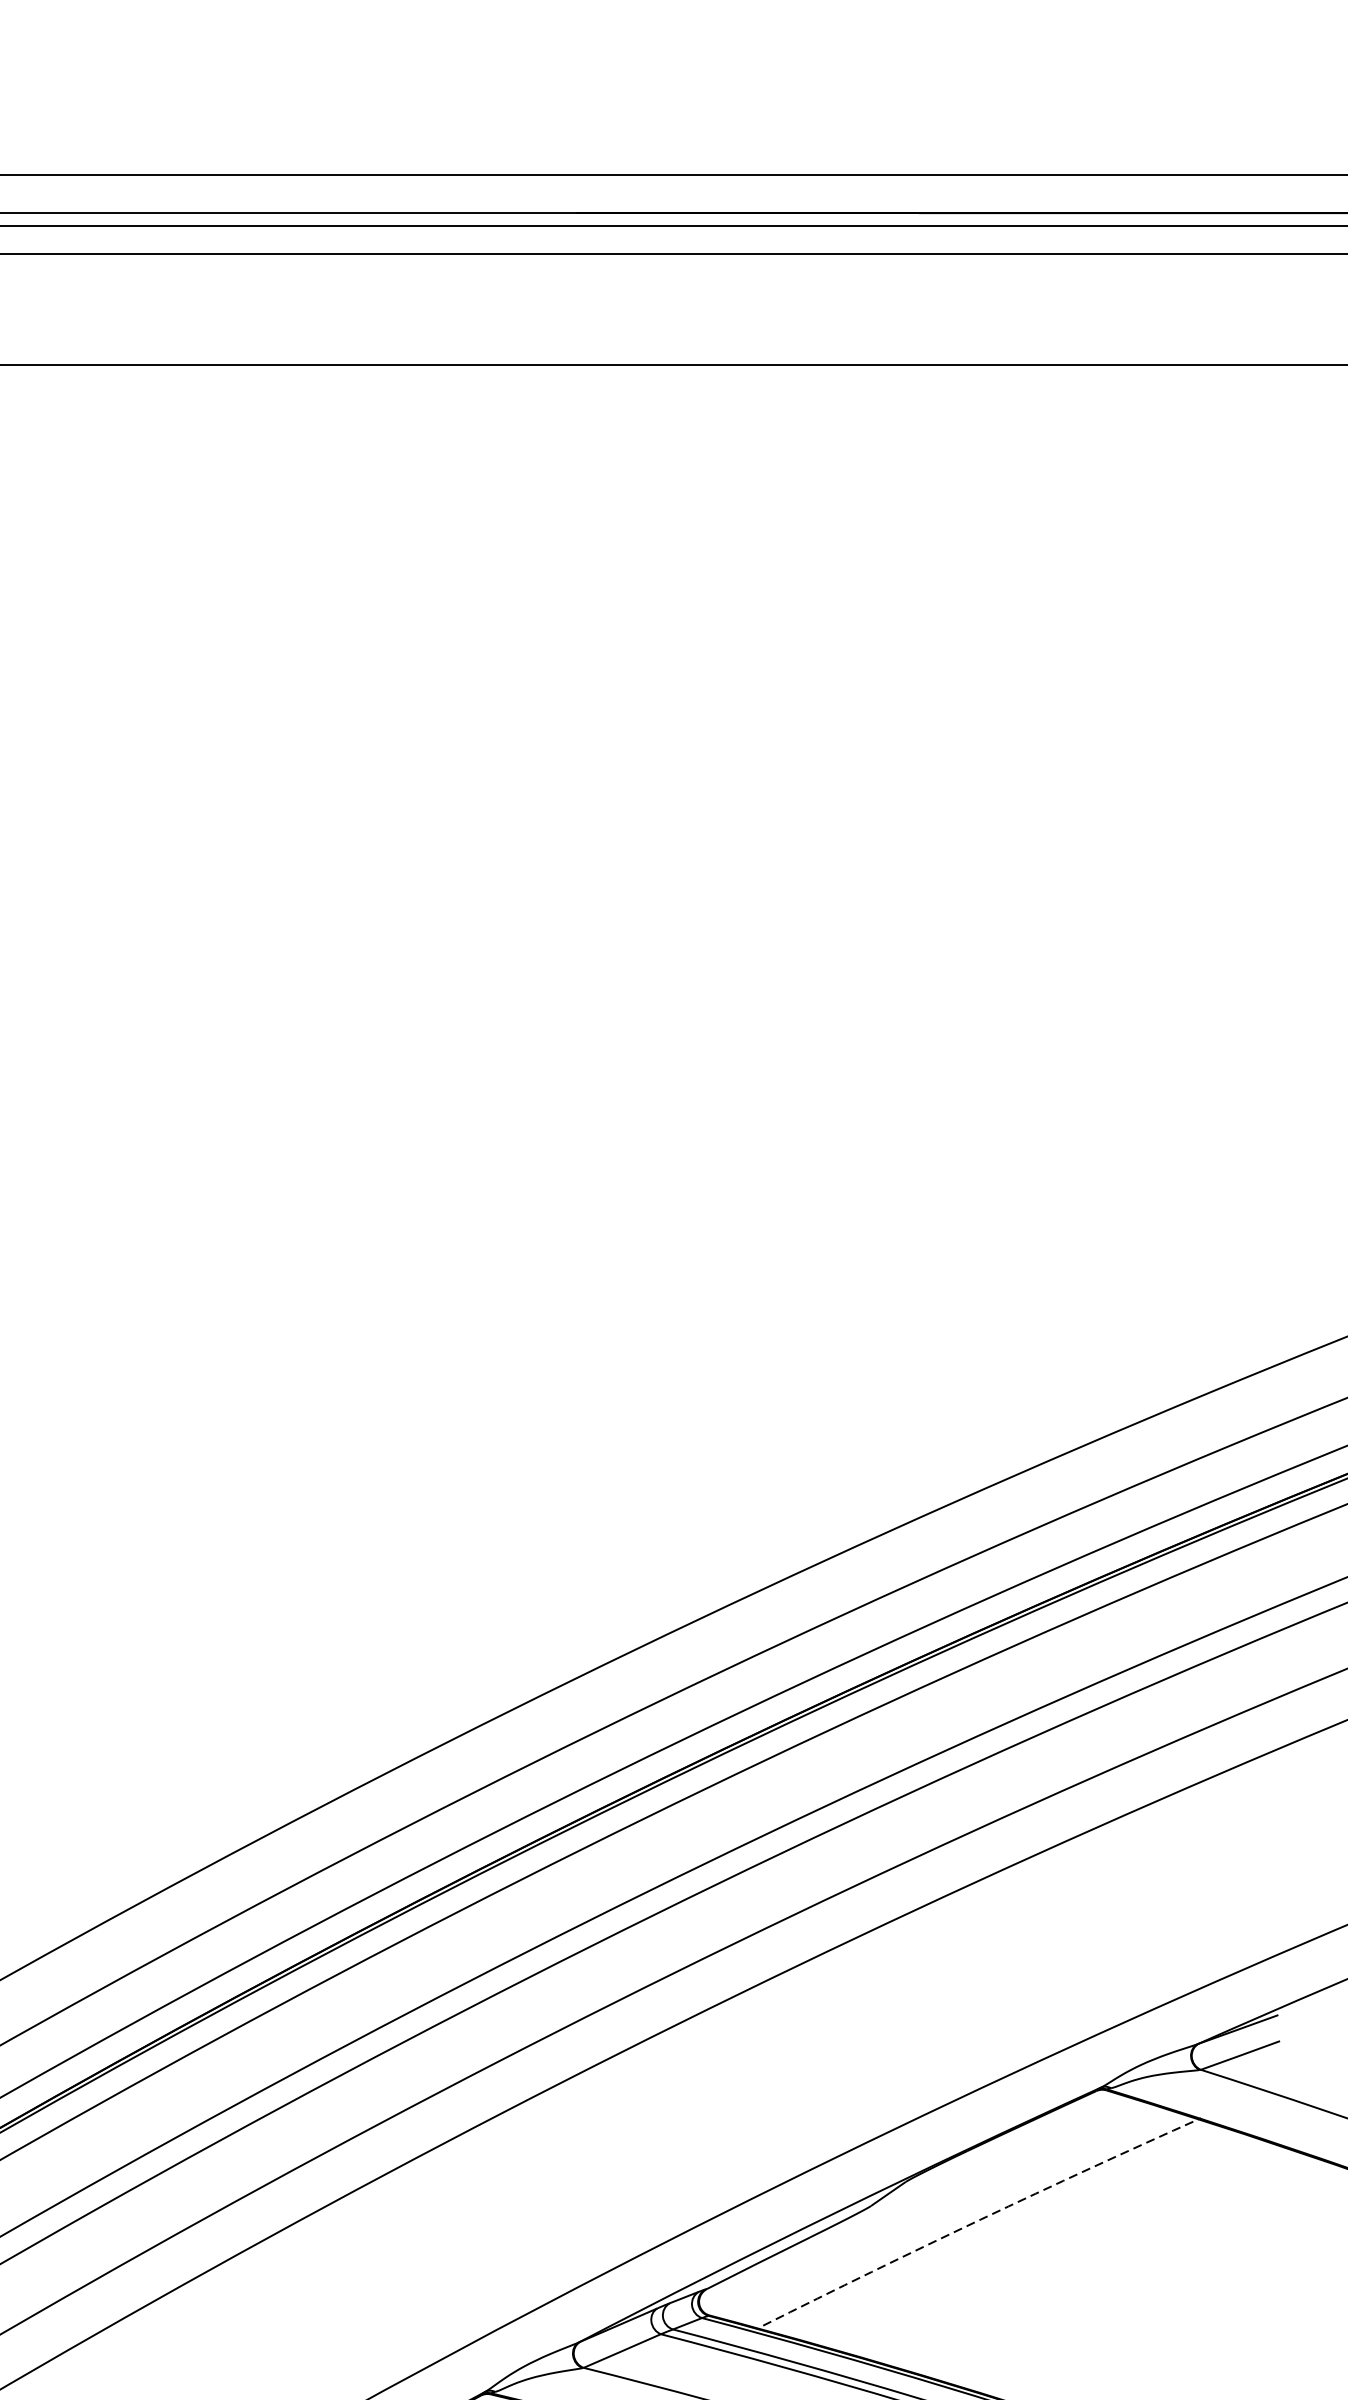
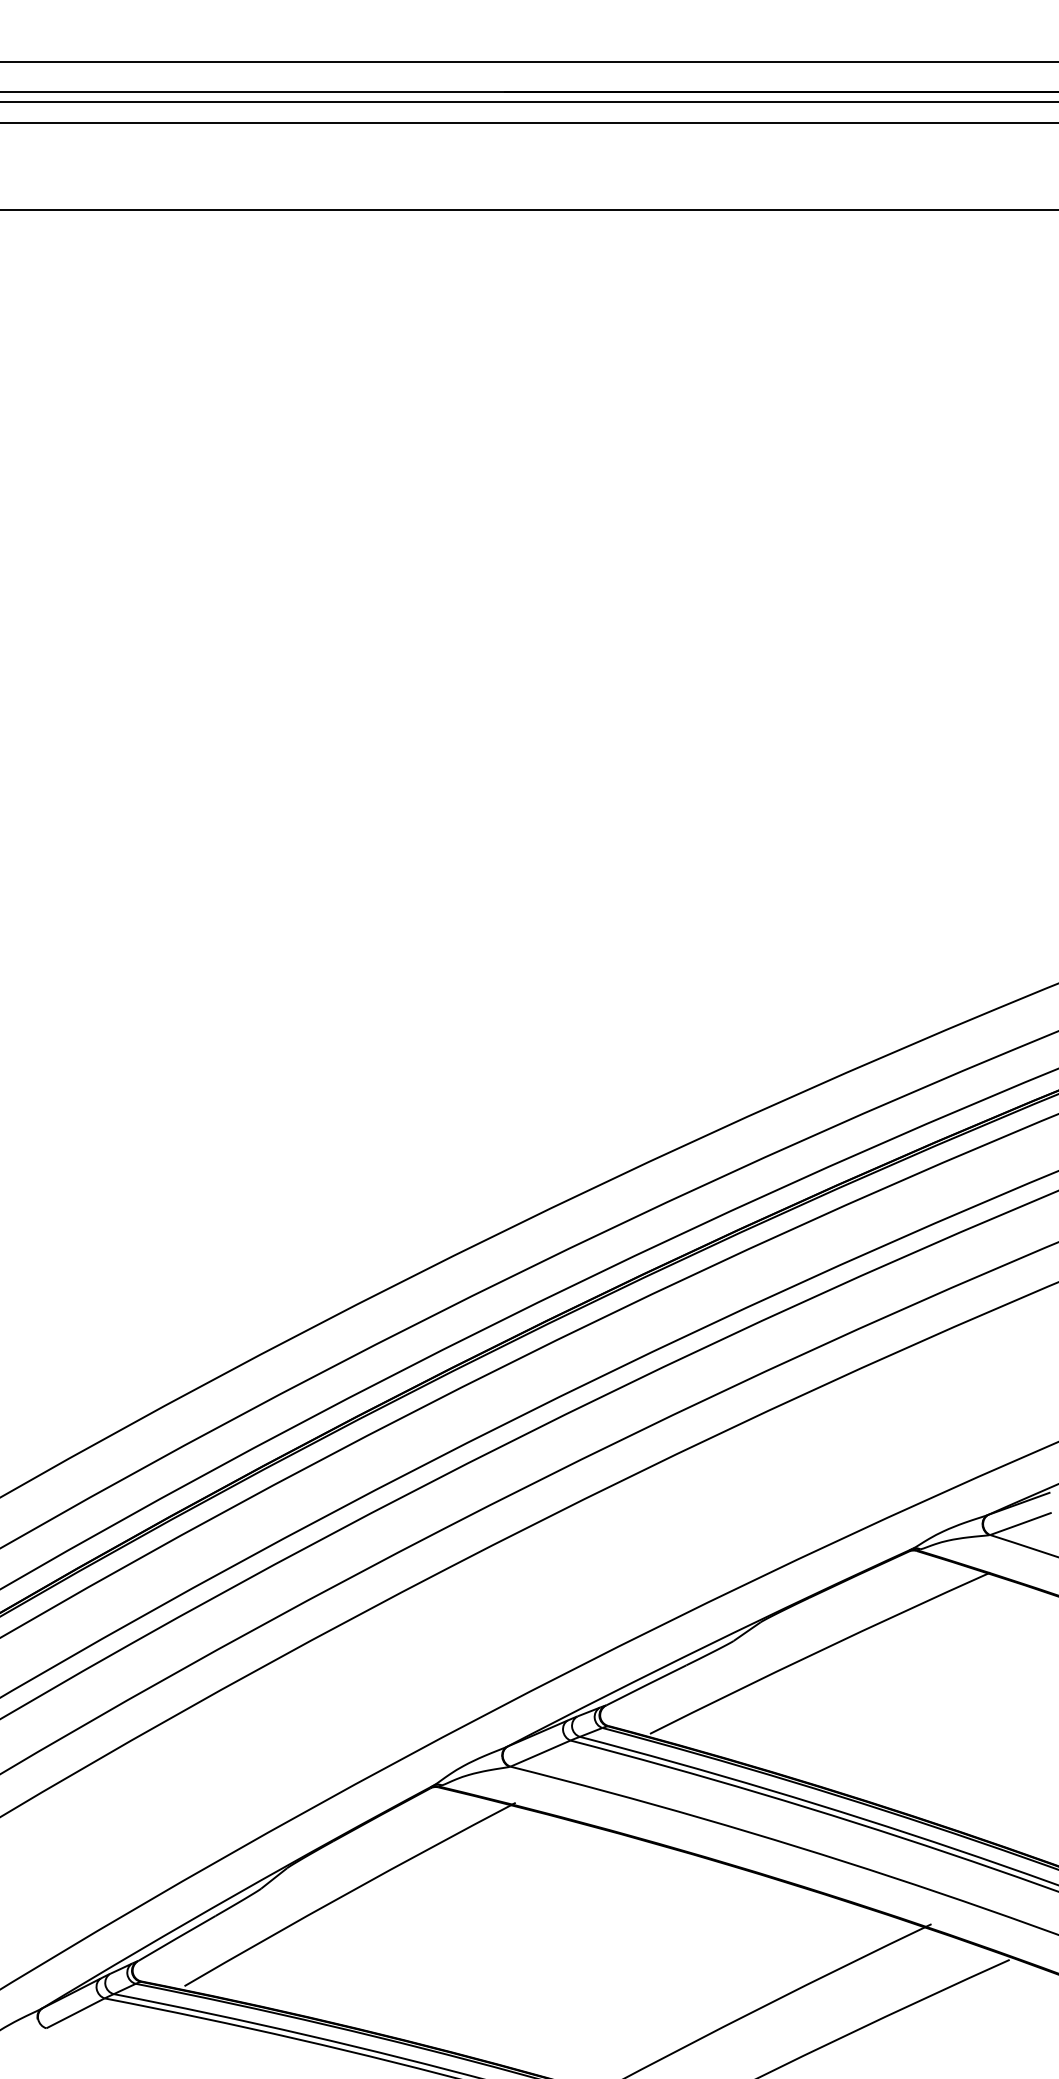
arc: (981, 2219) -> (819, 1651), dashed -> solid

